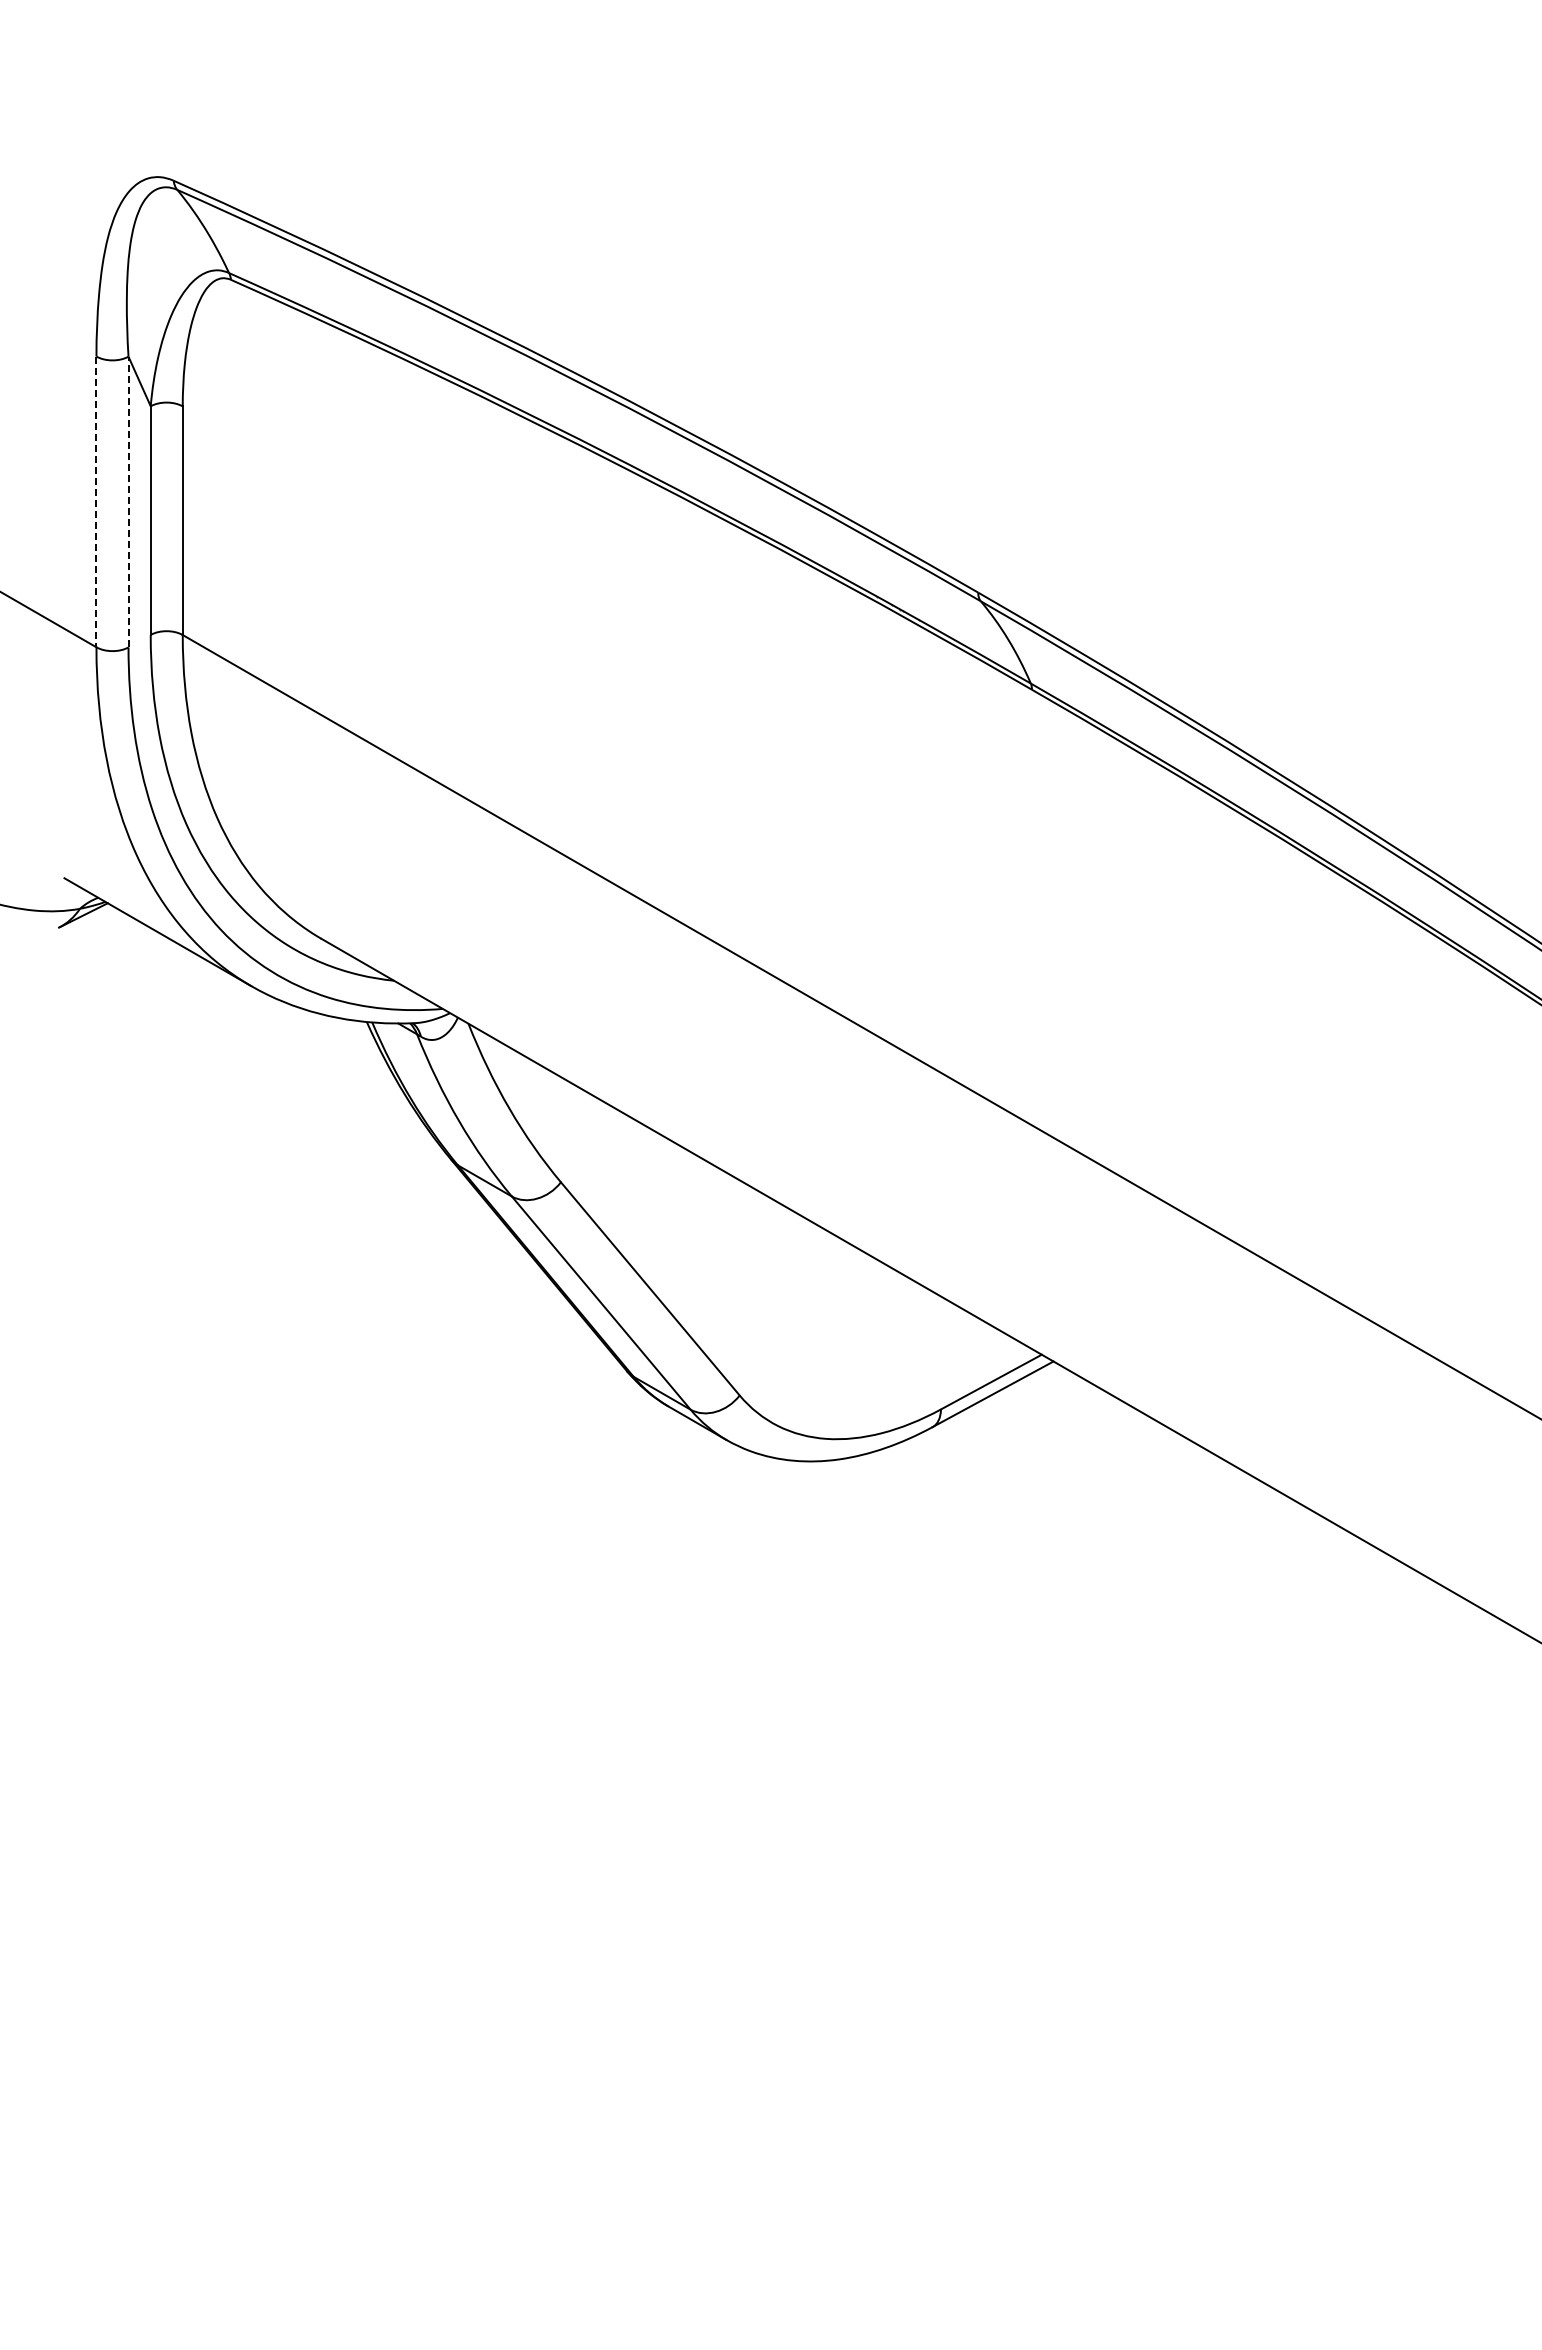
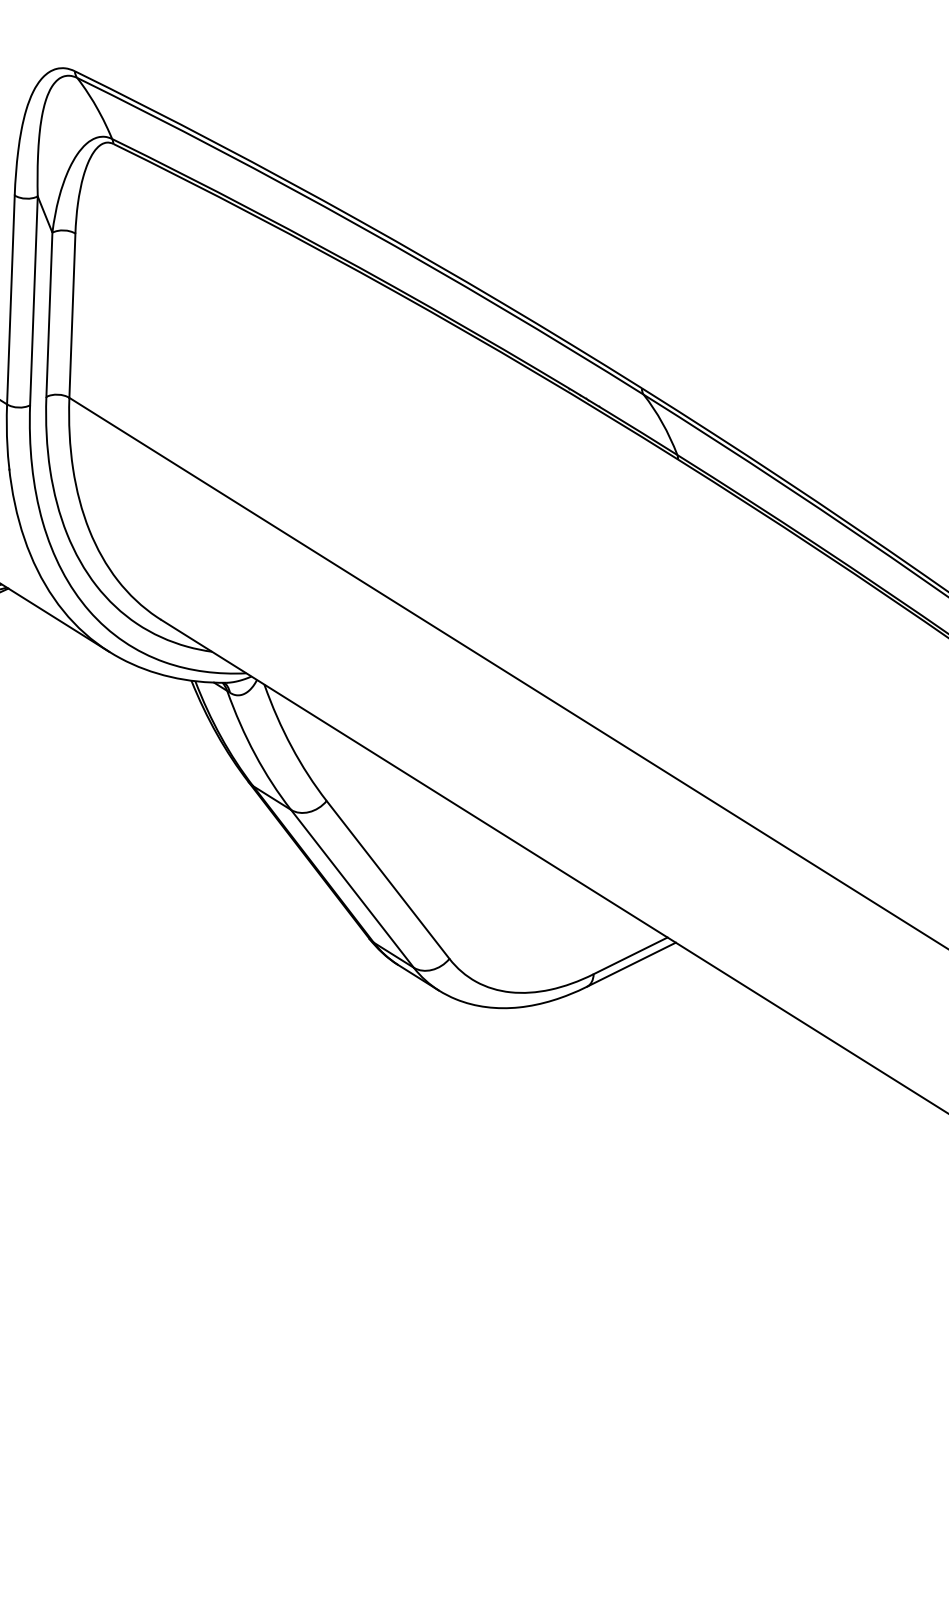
line: (128, 501) -> (33, 300), dashed -> solid
line: (96, 502) -> (10, 300), dashed -> solid

